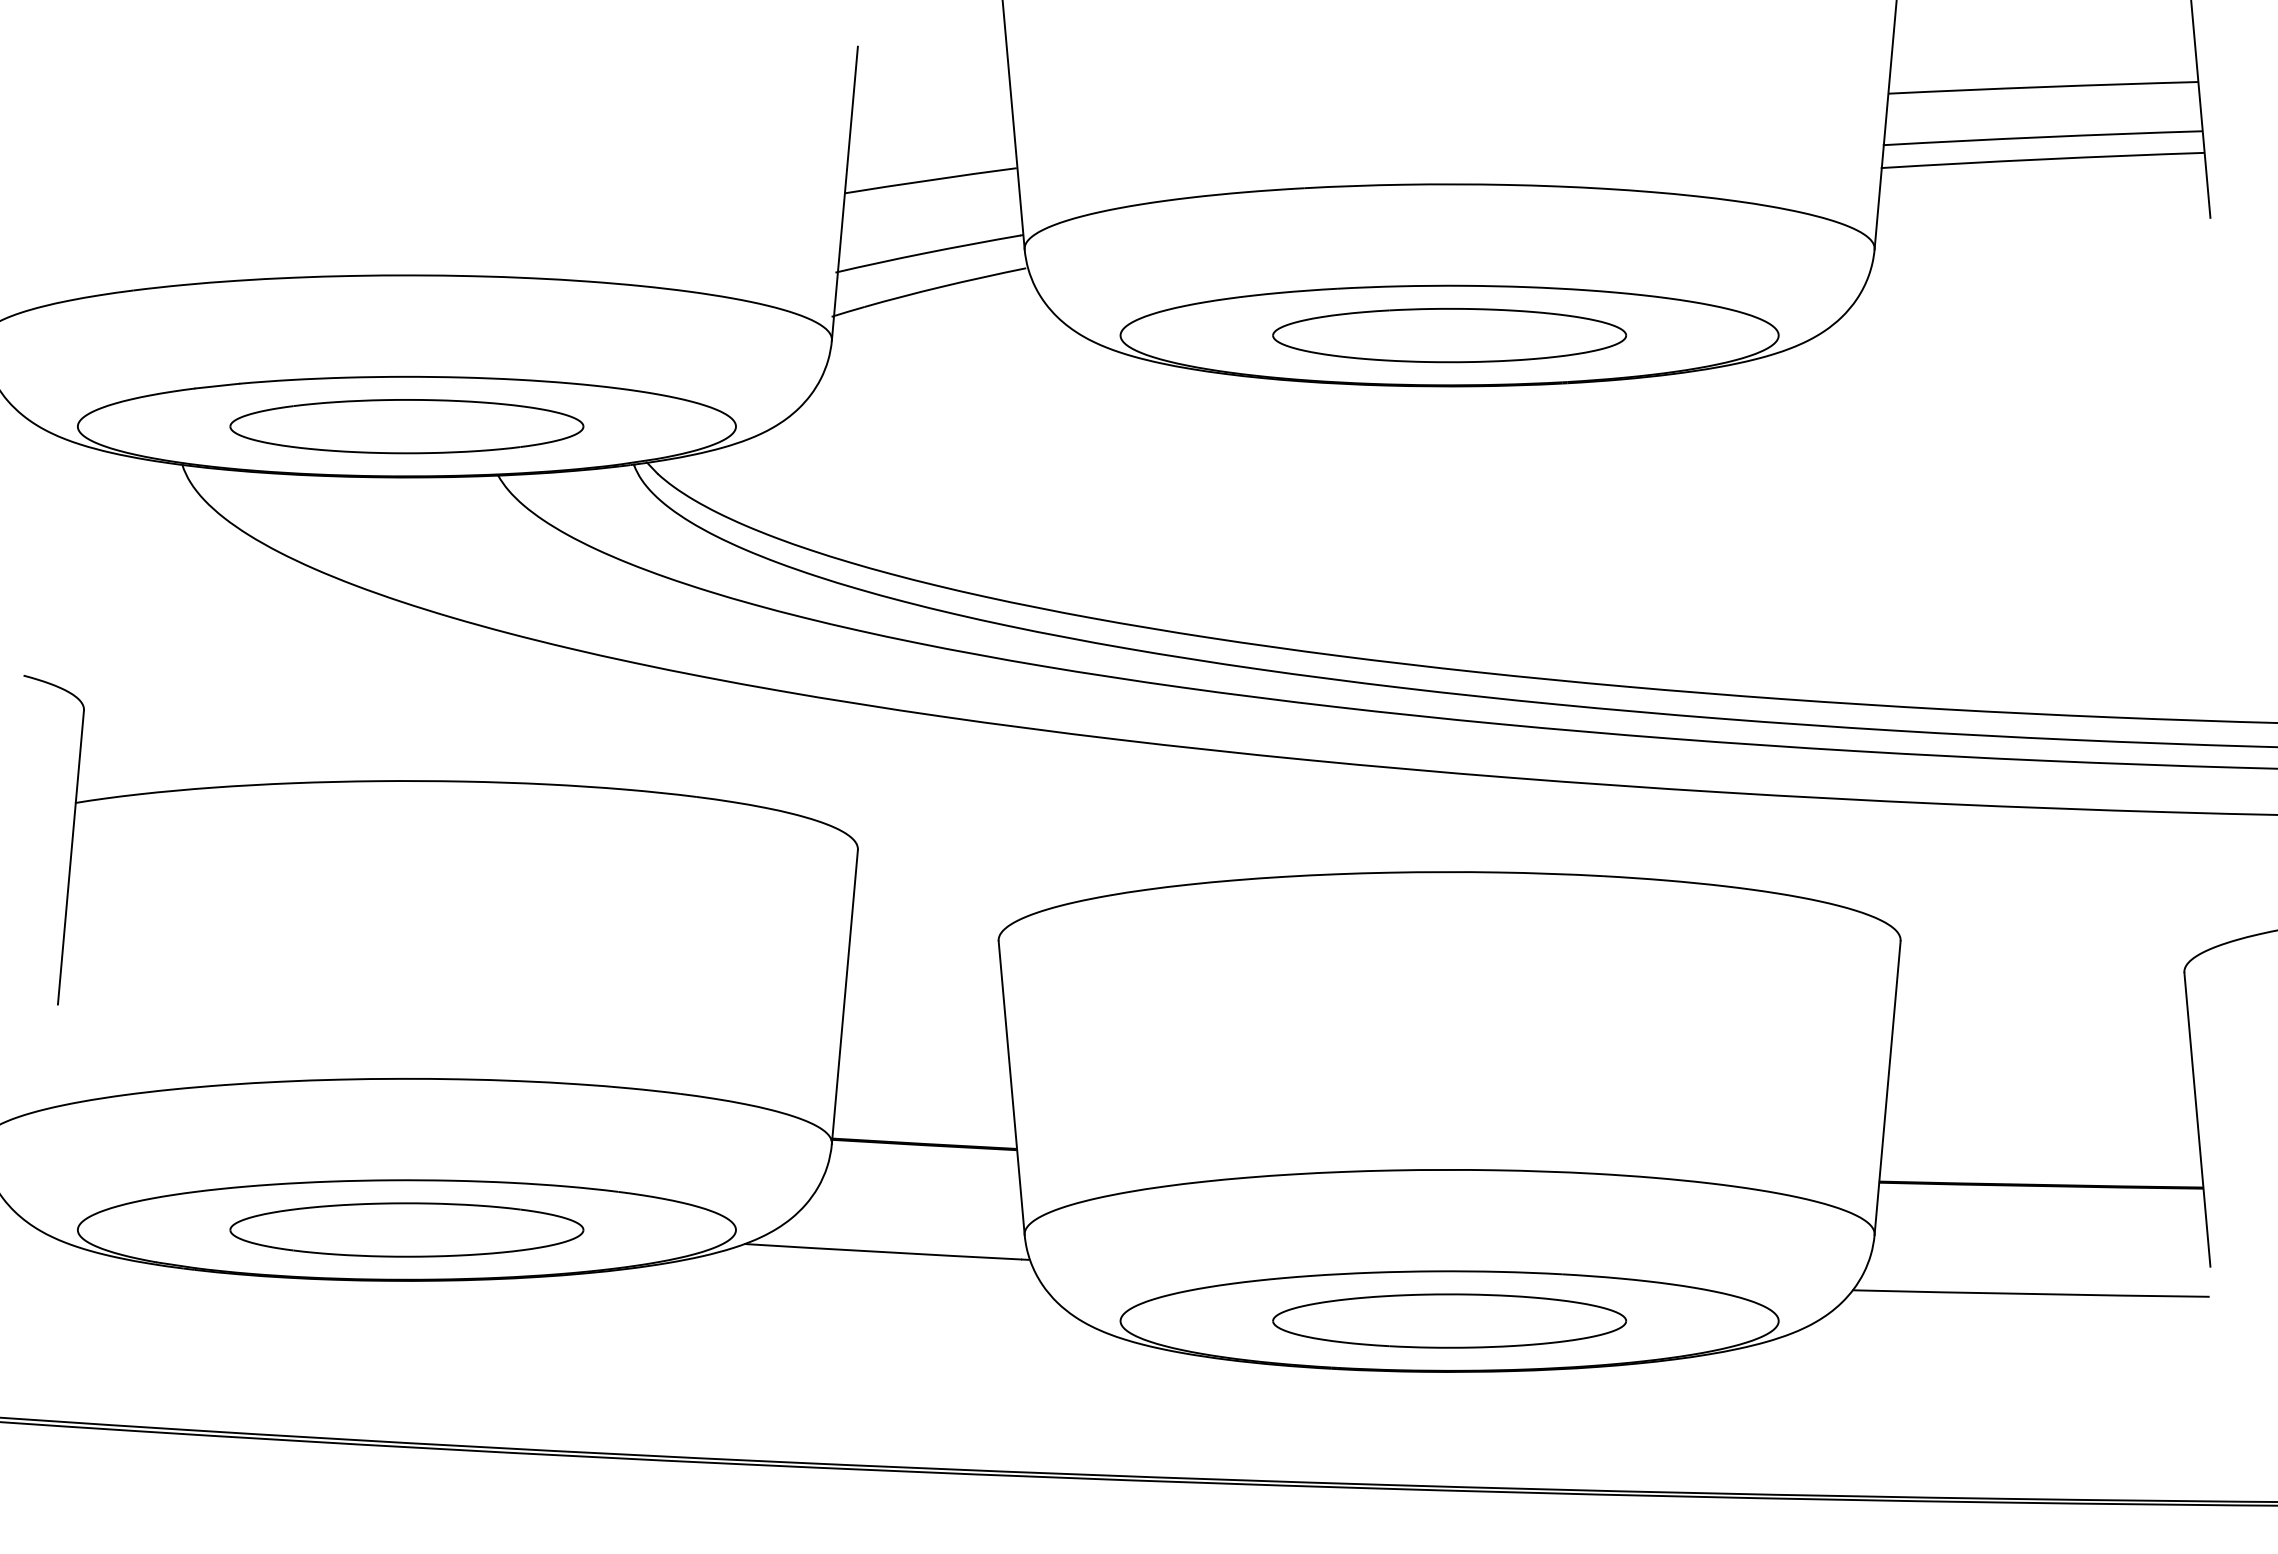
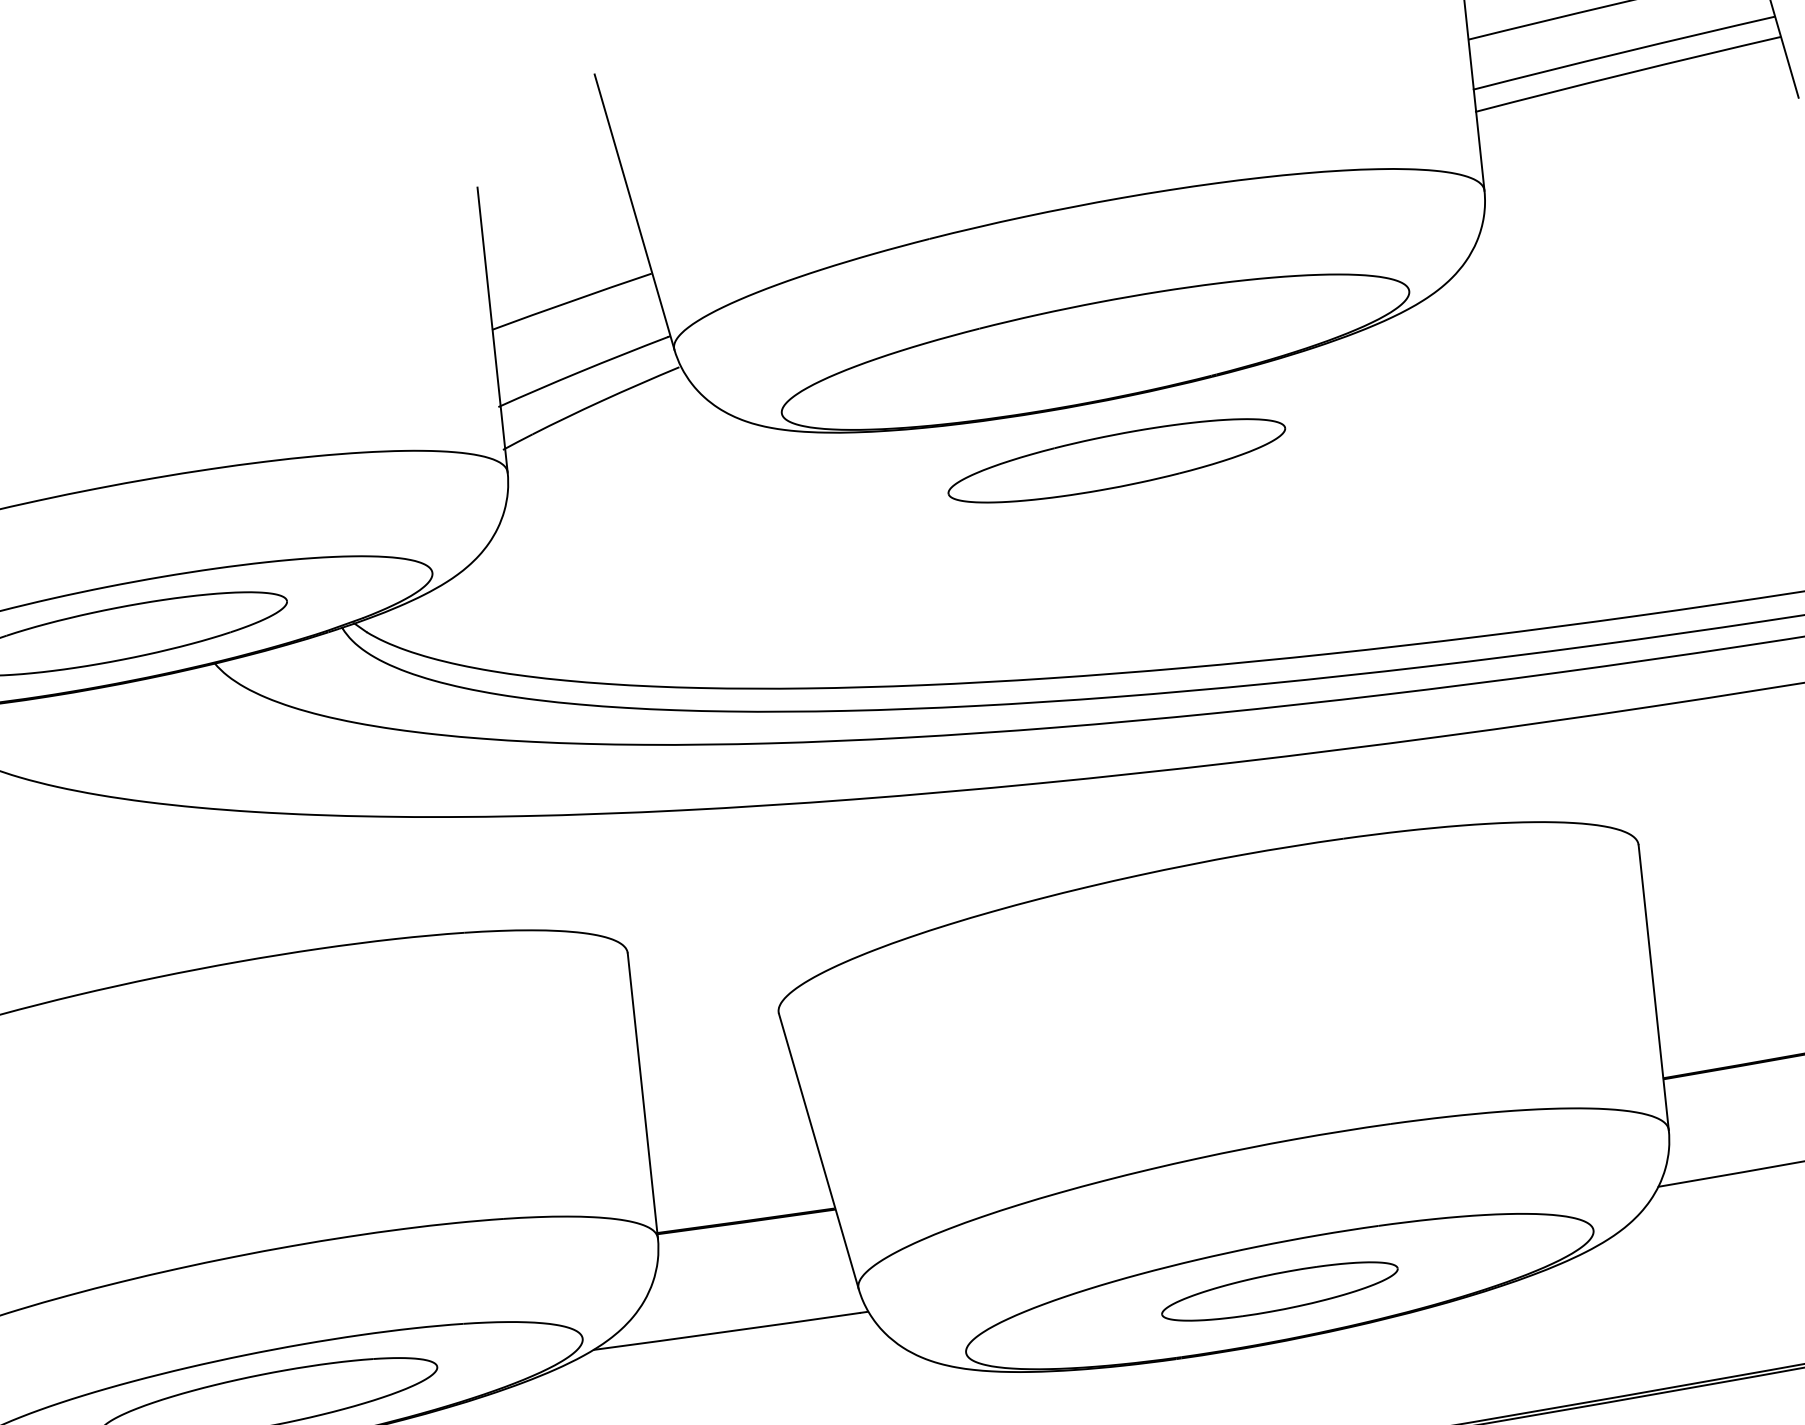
part: (1449, 335) -> (1116, 460), moved
part: (1449, 1320) -> (1279, 1291), size x0.7

